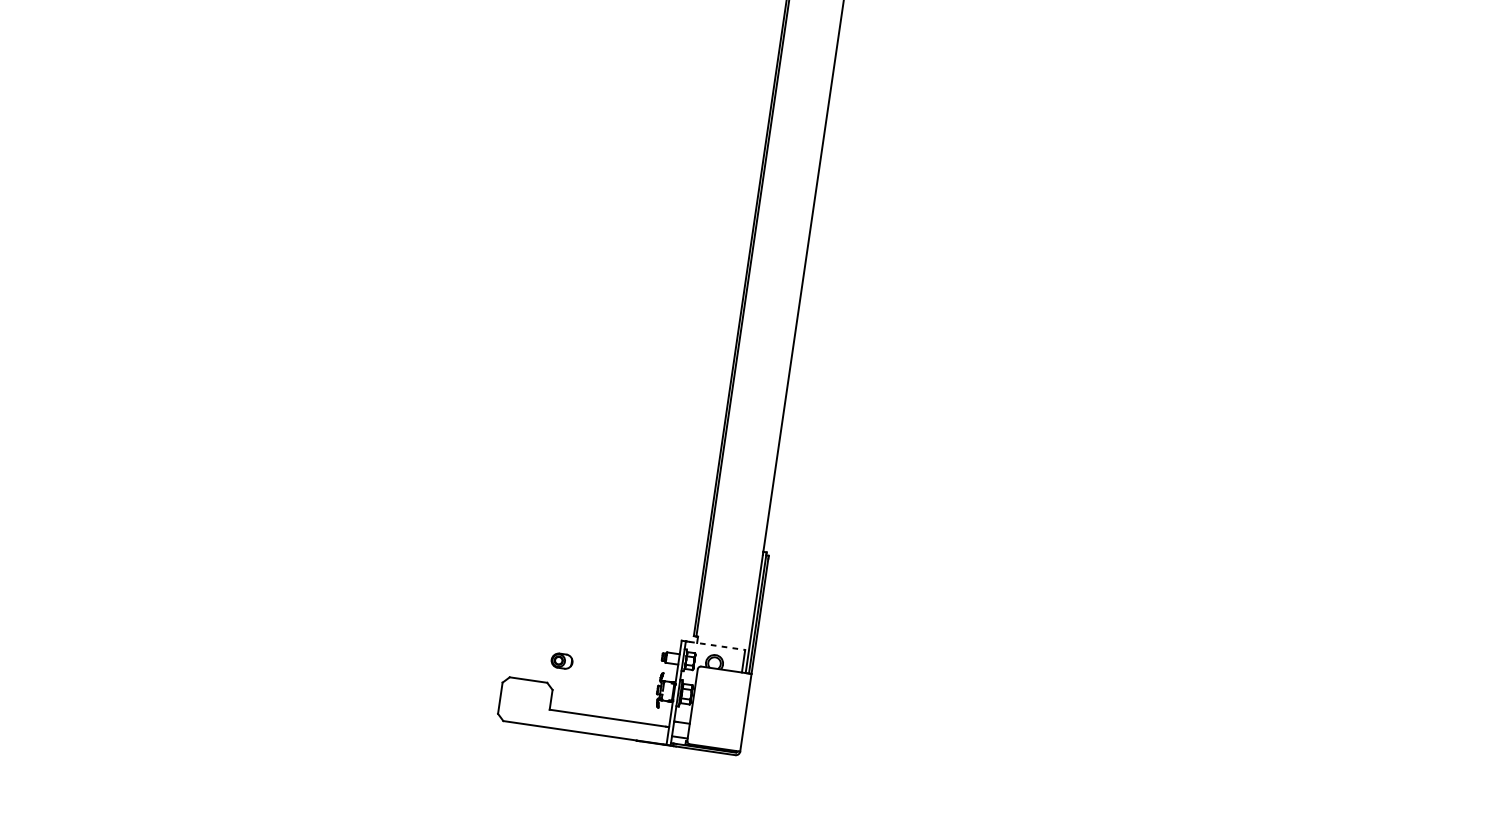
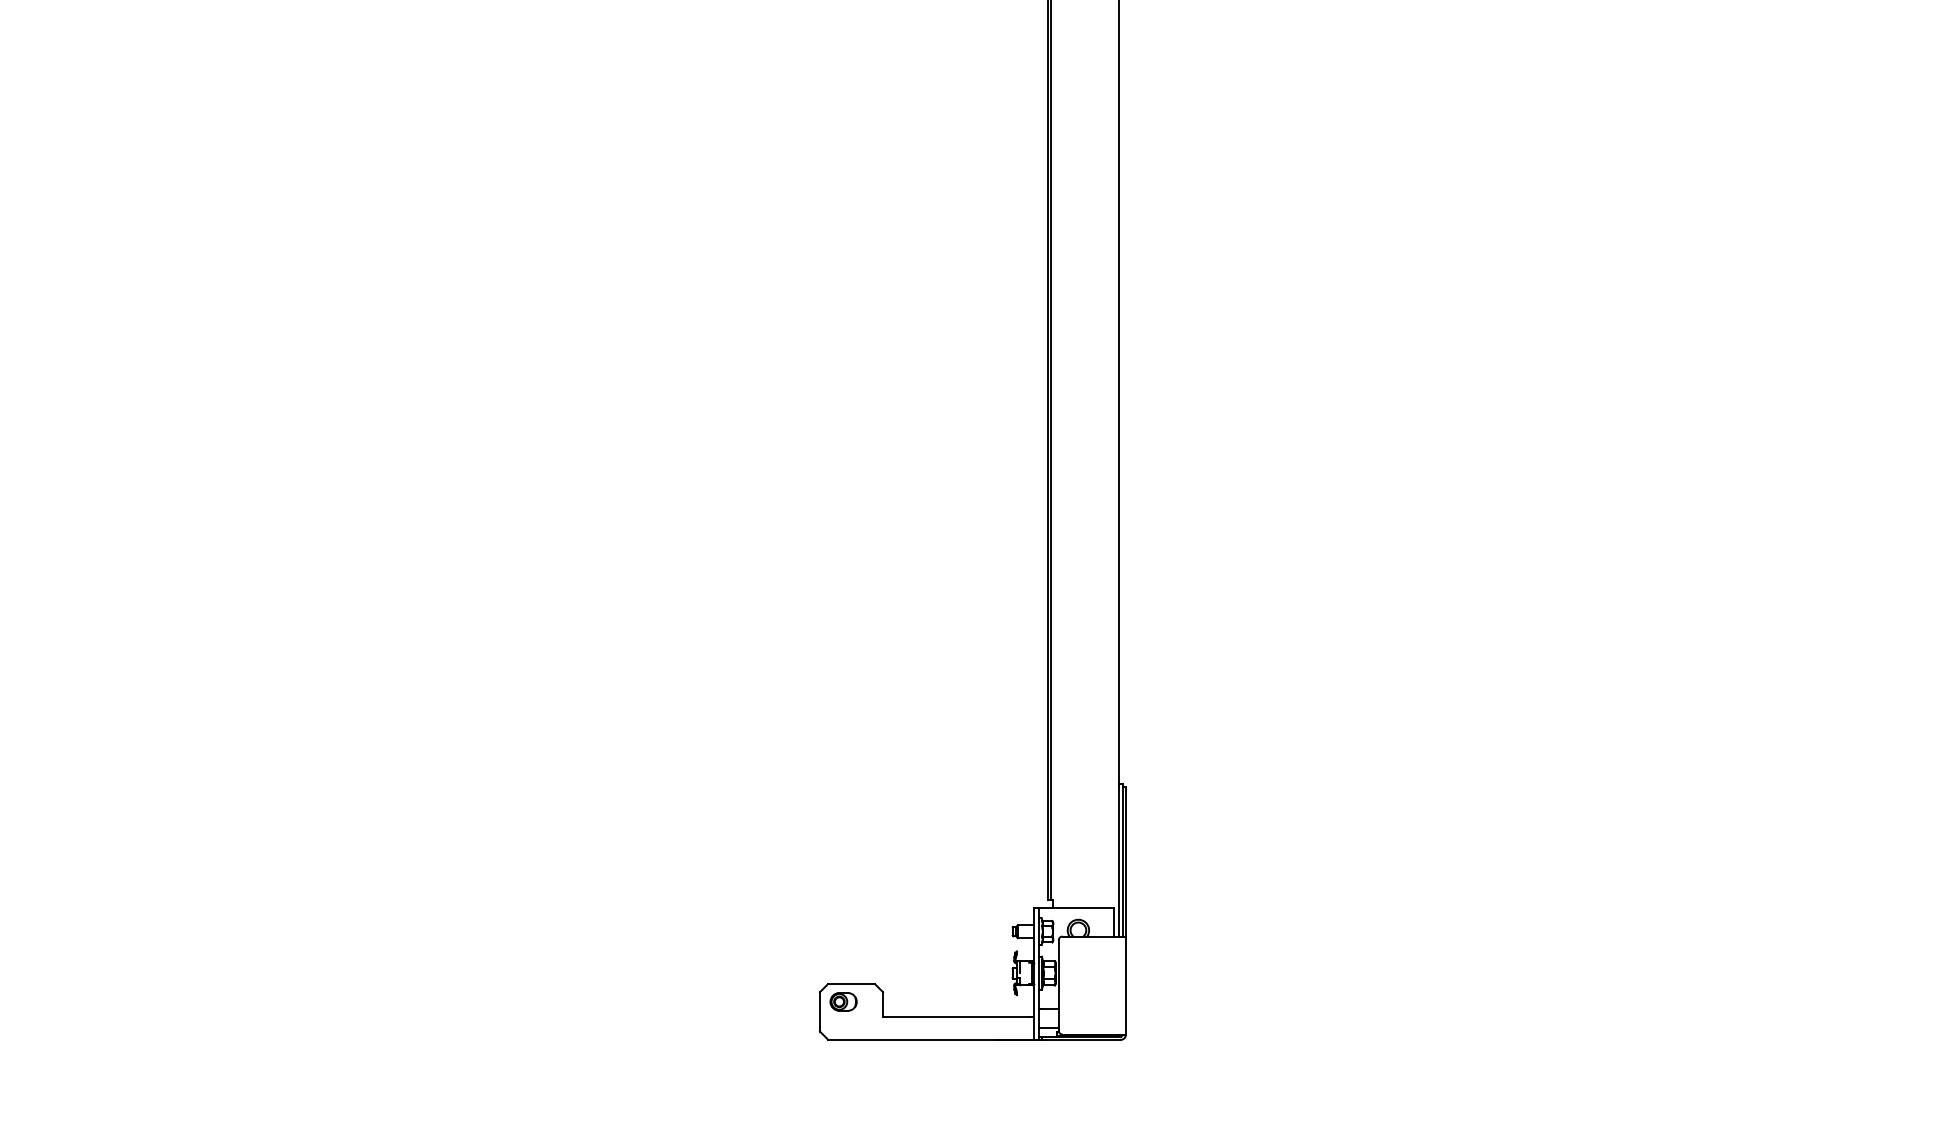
line: (717, 646) -> (1079, 908), dashed -> solid
part: (562, 660) -> (843, 1001), moved

